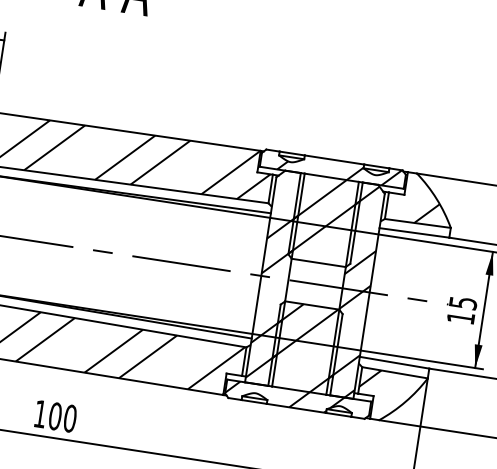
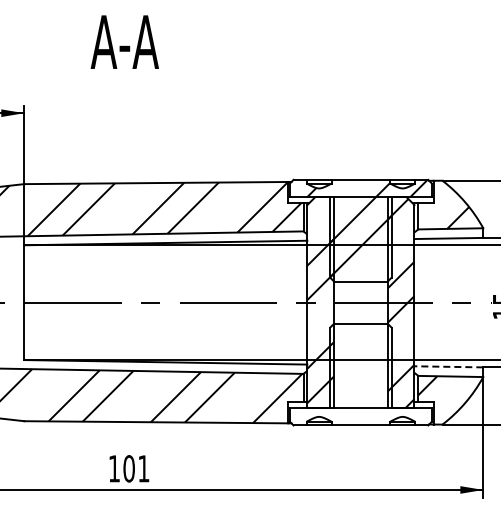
hatch: (290, 354) -> (347, 374), removed
line: (394, 362) -> (448, 366), solid -> dashed
text: (69, 418) -> (143, 468), 100 -> 101

